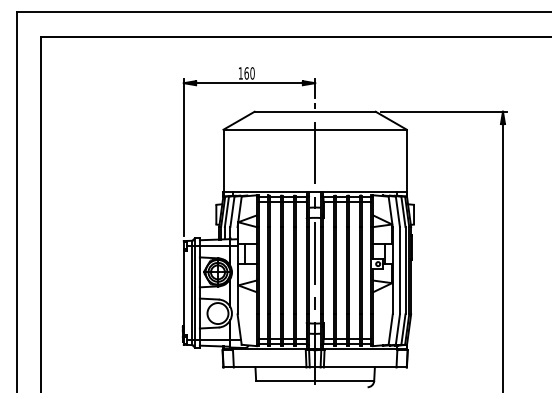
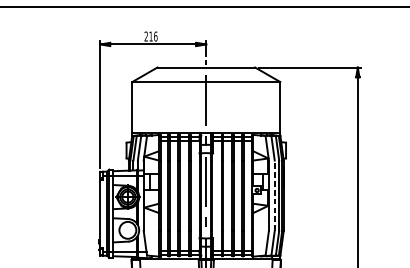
text: (246, 73) -> (150, 36), 160 -> 216
line: (399, 270) -> (274, 195), solid -> dashed

